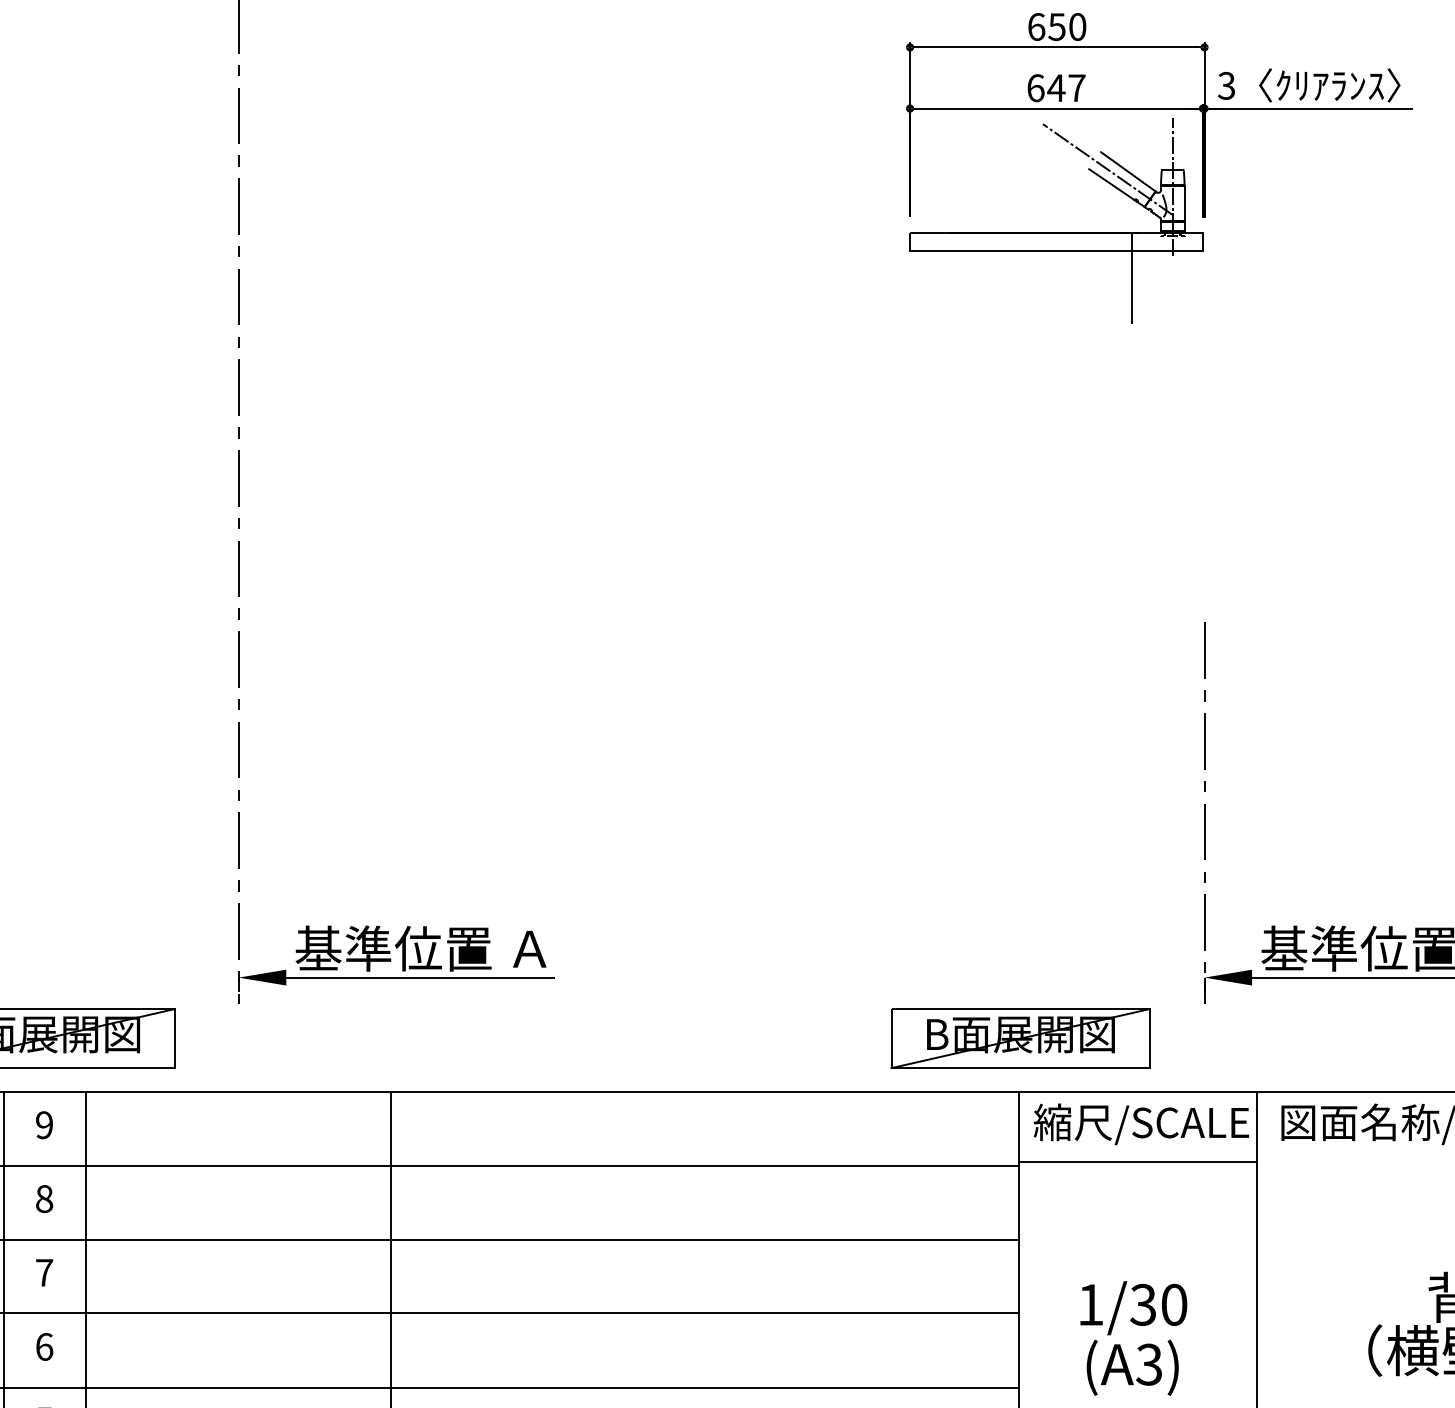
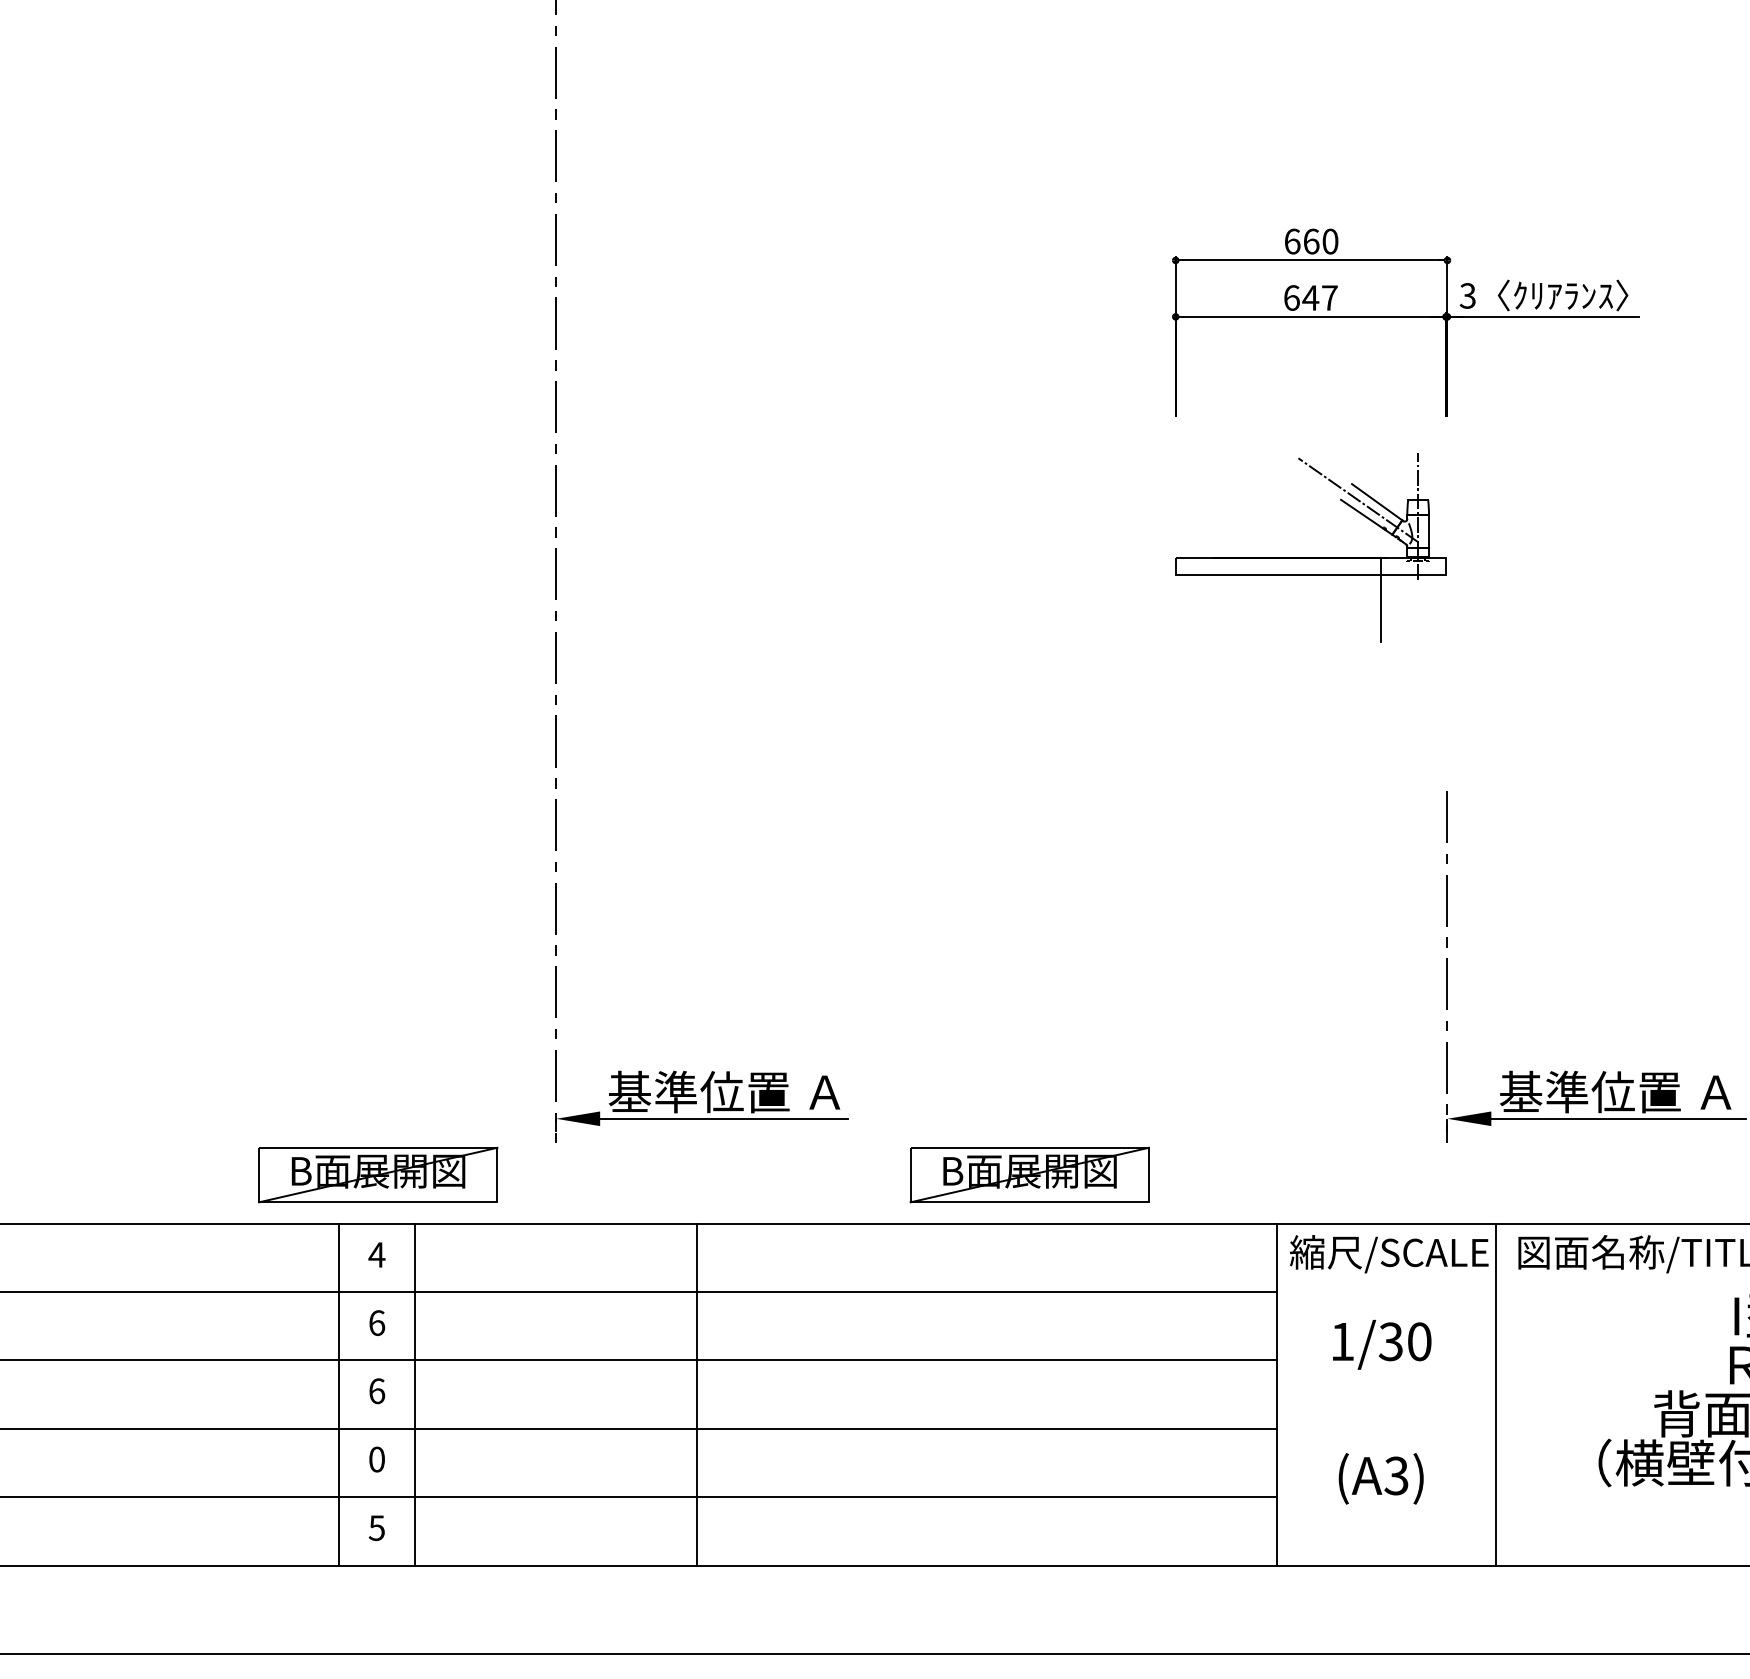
text: (1057, 26) -> (1311, 241), 650 -> 660
part: (1056, 231) -> (1310, 557), moved
part: (1020, 1037) -> (1029, 1174), moved
text: (43, 1124) -> (376, 1254), 9 -> 4
line: (1137, 1161) -> (1385, 1288), removed
text: (45, 1198) -> (377, 1322), 8 -> 6
text: (45, 1273) -> (377, 1391), 7 -> 6
text: (1134, 1307) -> (1382, 1344), moved
text: (45, 1346) -> (377, 1459), 6 -> 0

